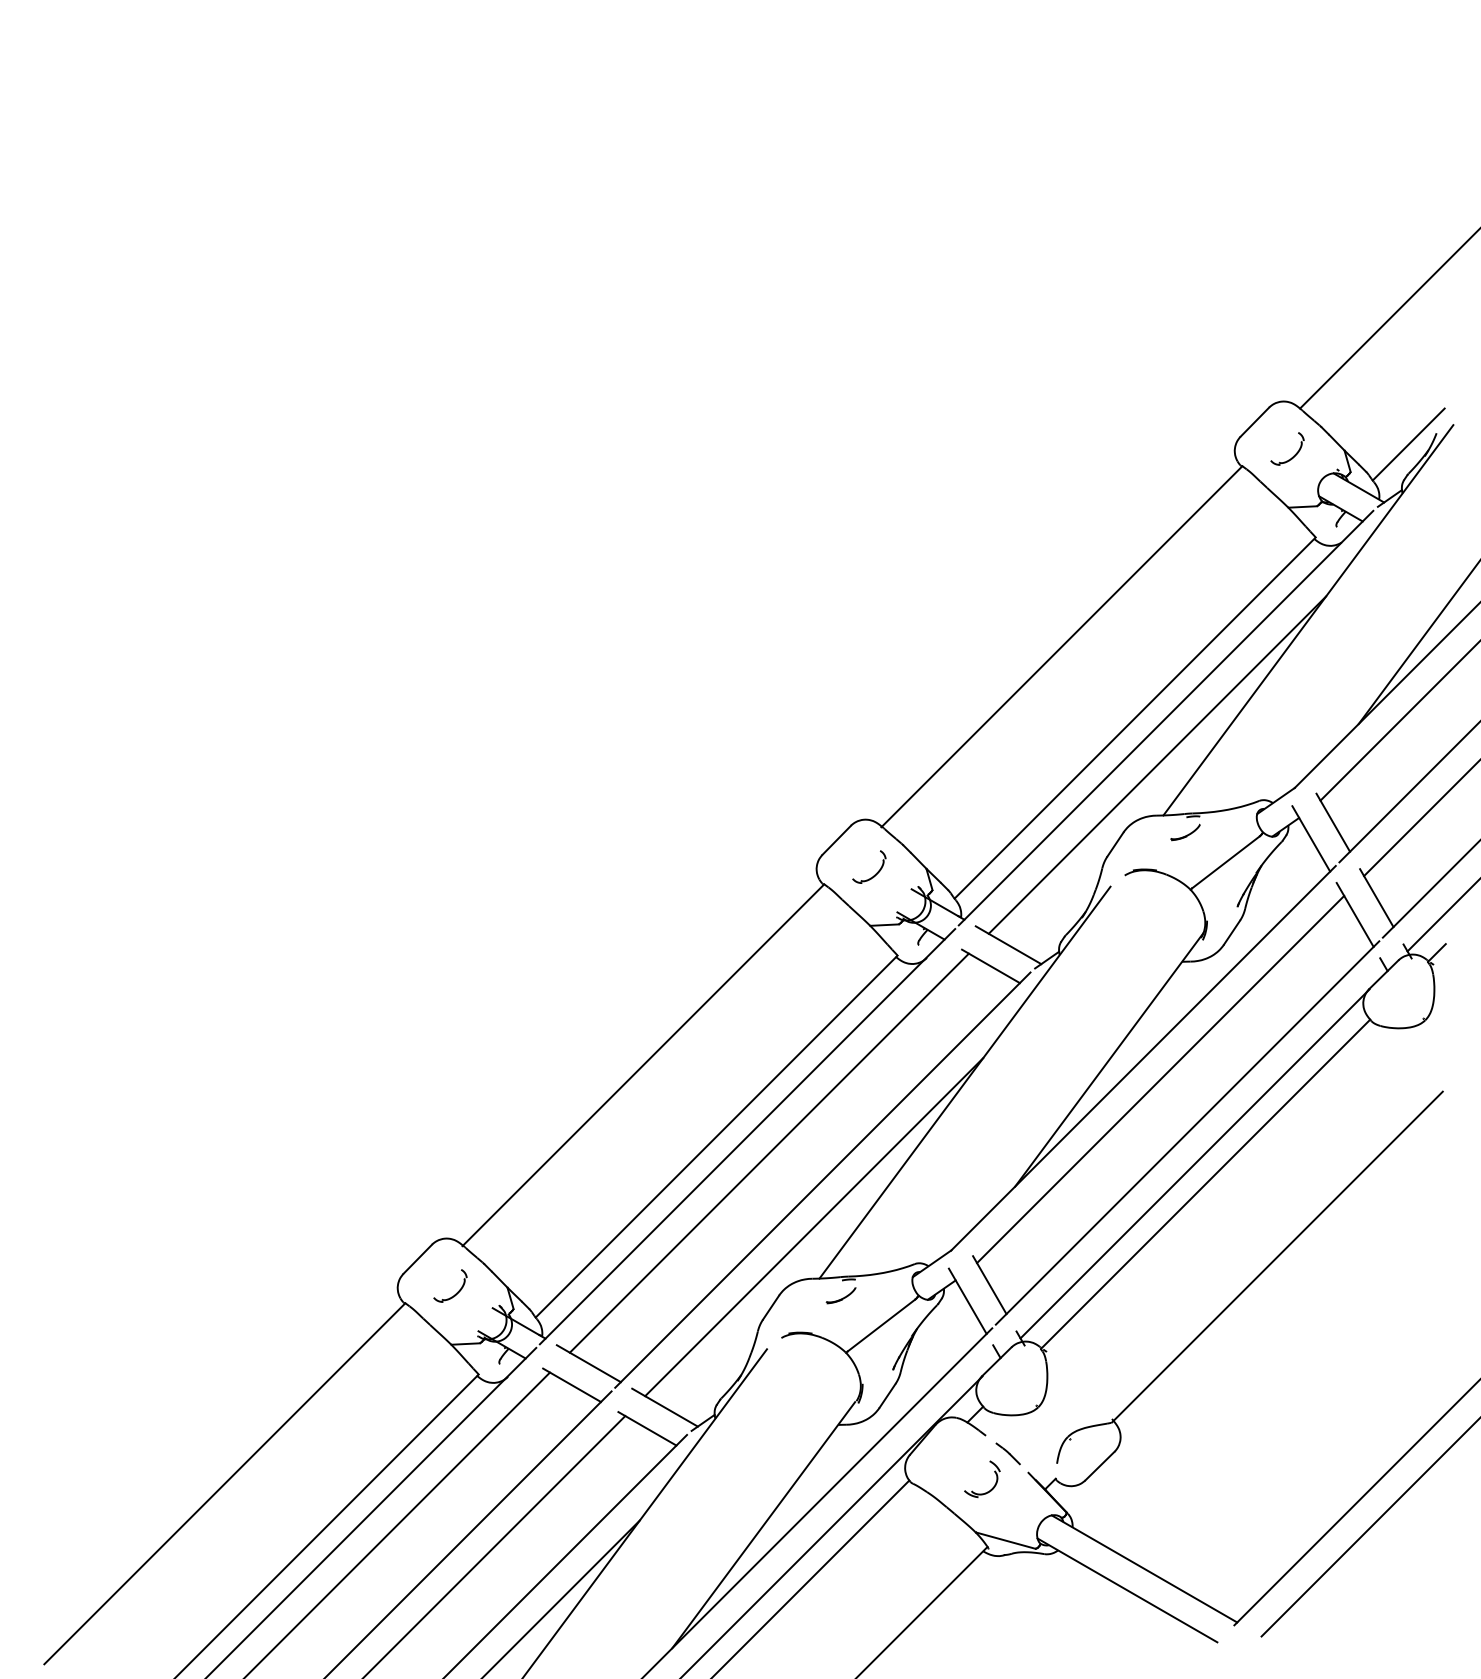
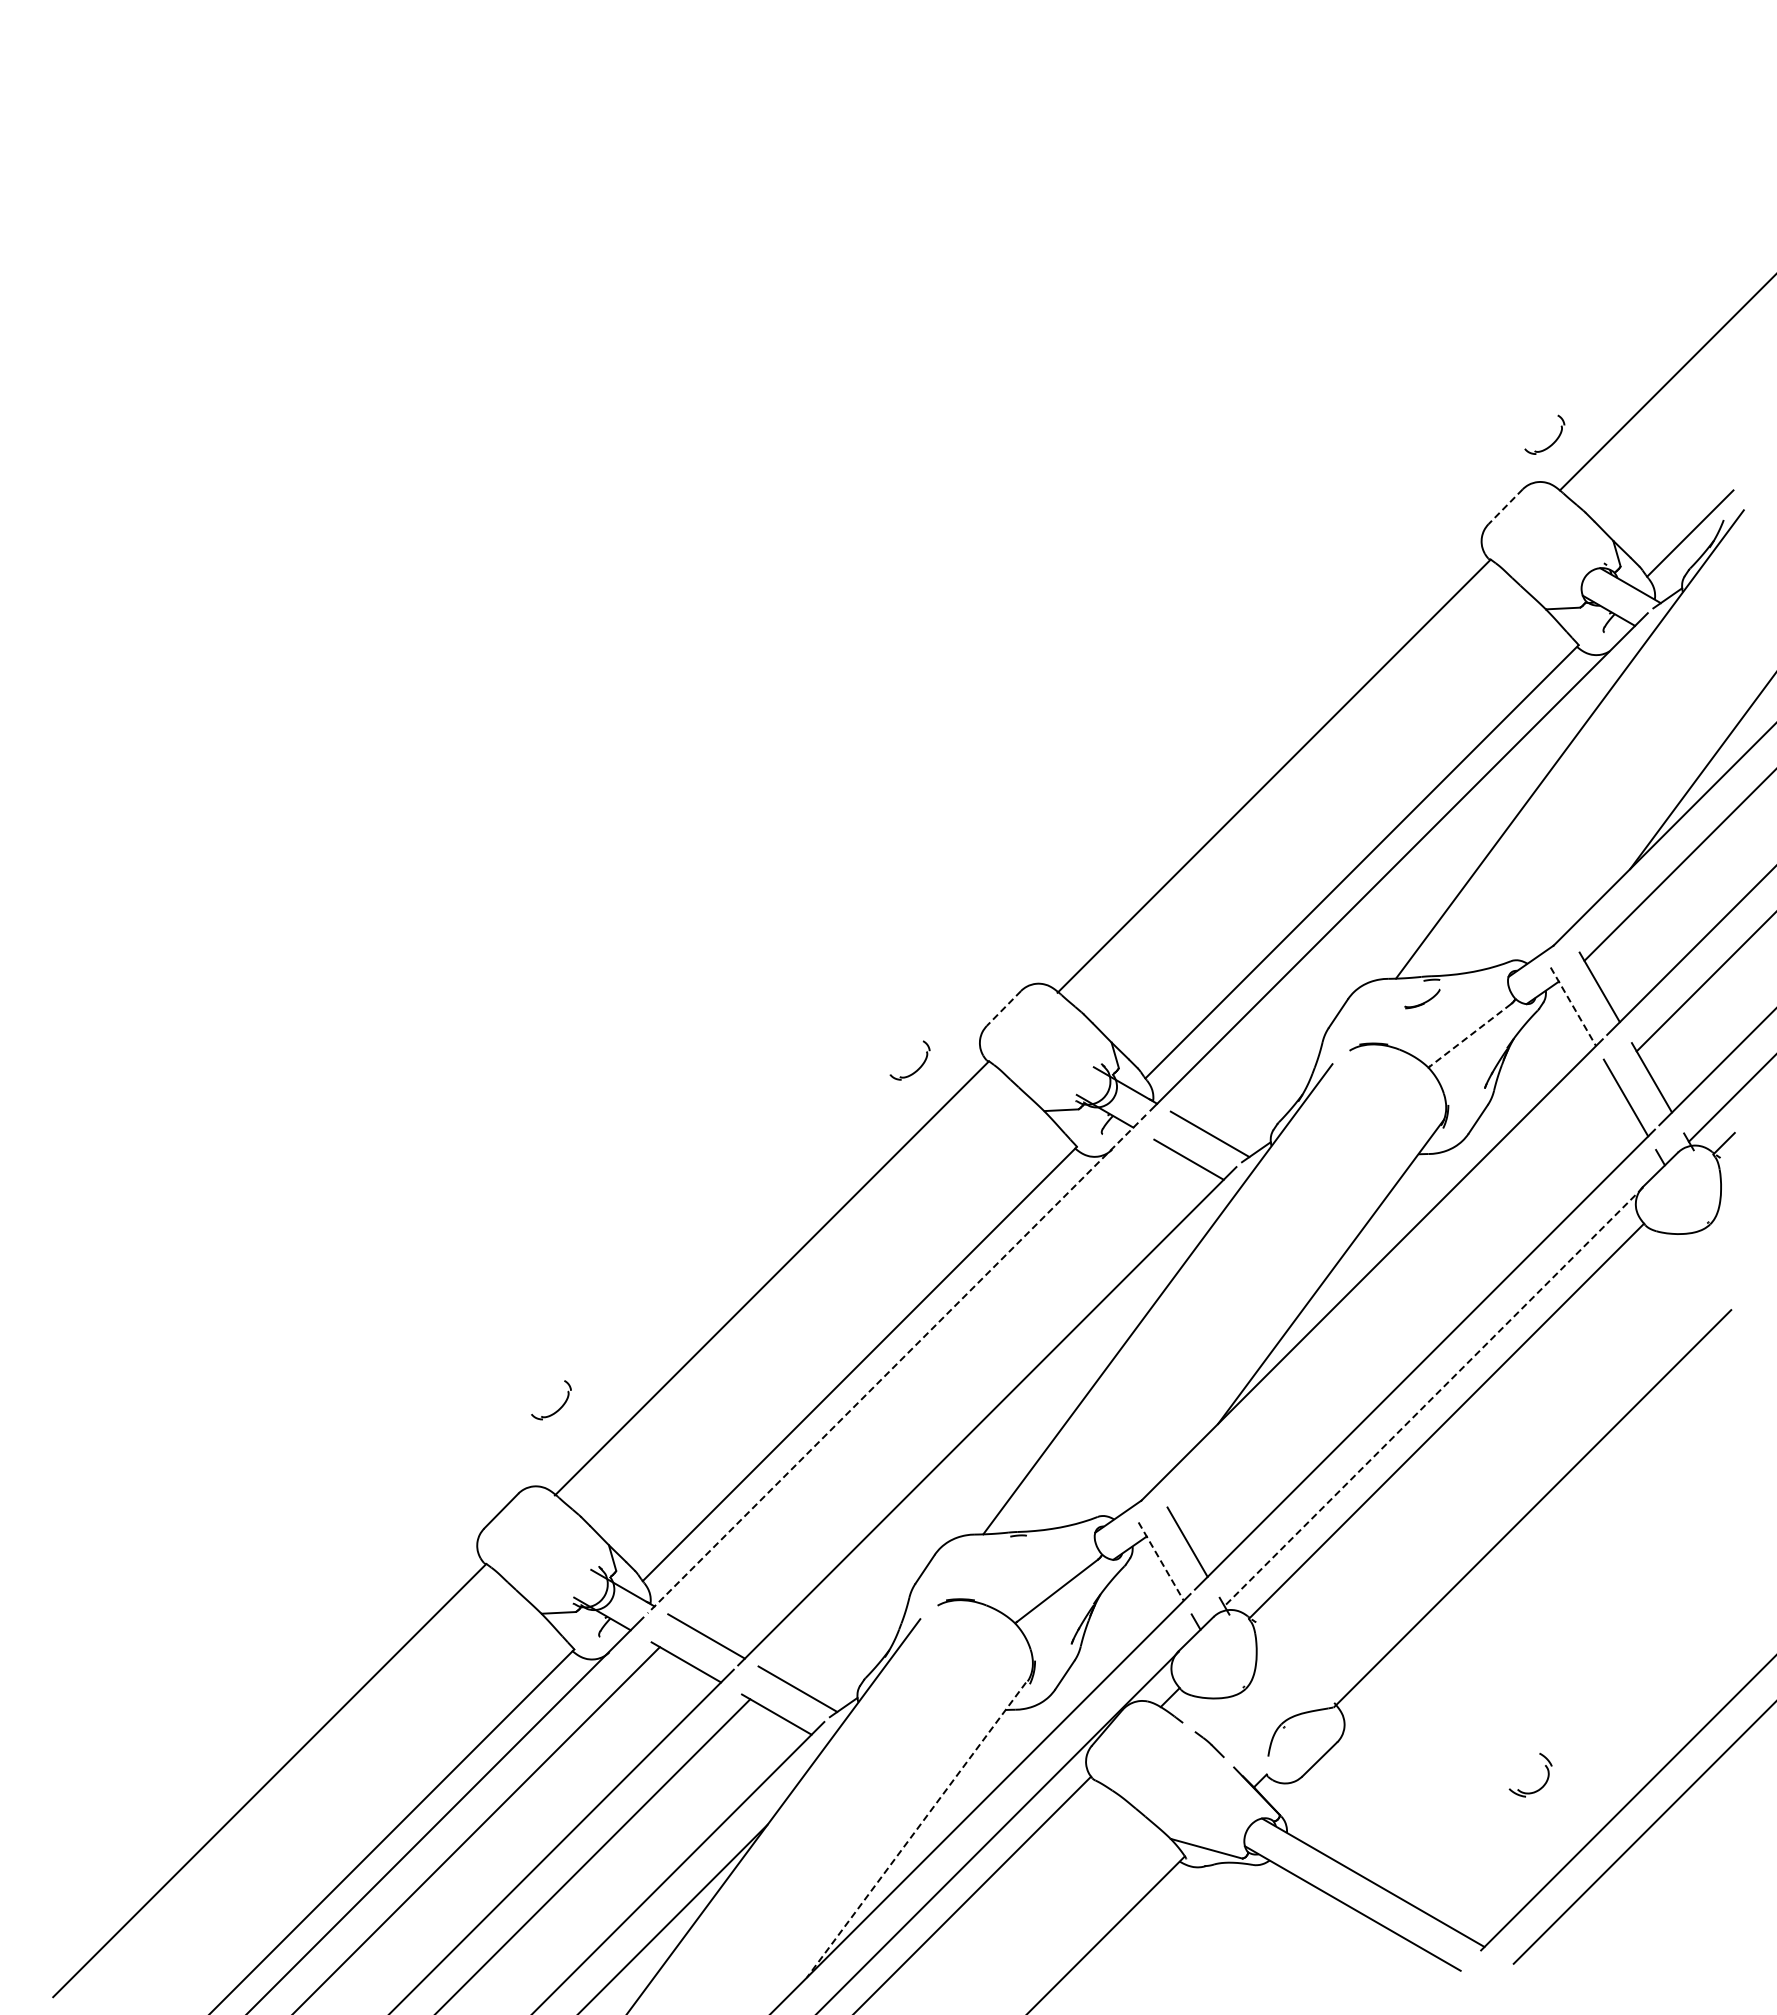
line: (1254, 422) -> (1505, 507), solid -> dashed
part: (1295, 453) -> (1554, 440), moved
line: (1157, 764) -> (1388, 917), removed
line: (1311, 839) -> (1573, 1007), solid -> dashed
line: (836, 840) -> (1003, 1008), solid -> dashed
line: (1225, 862) -> (1470, 1034), solid -> dashed
part: (874, 874) -> (916, 1069), moved
line: (1160, 1079) -> (1392, 1295), removed
line: (747, 1137) -> (896, 1364), solid -> dashed
line: (768, 1152) -> (922, 1383), removed
line: (1194, 1164) -> (1433, 1397), solid -> dashed
line: (813, 1227) -> (976, 1472), removed
part: (455, 1293) -> (557, 1409), moved
part: (841, 1295) -> (1009, 1554), removed
line: (968, 1302) -> (1161, 1562), solid -> dashed
part: (992, 1487) -> (1542, 1785), moved
line: (763, 1525) -> (916, 1830), solid -> dashed

